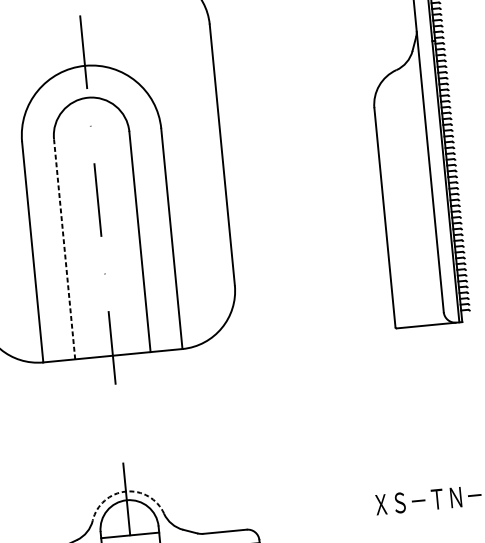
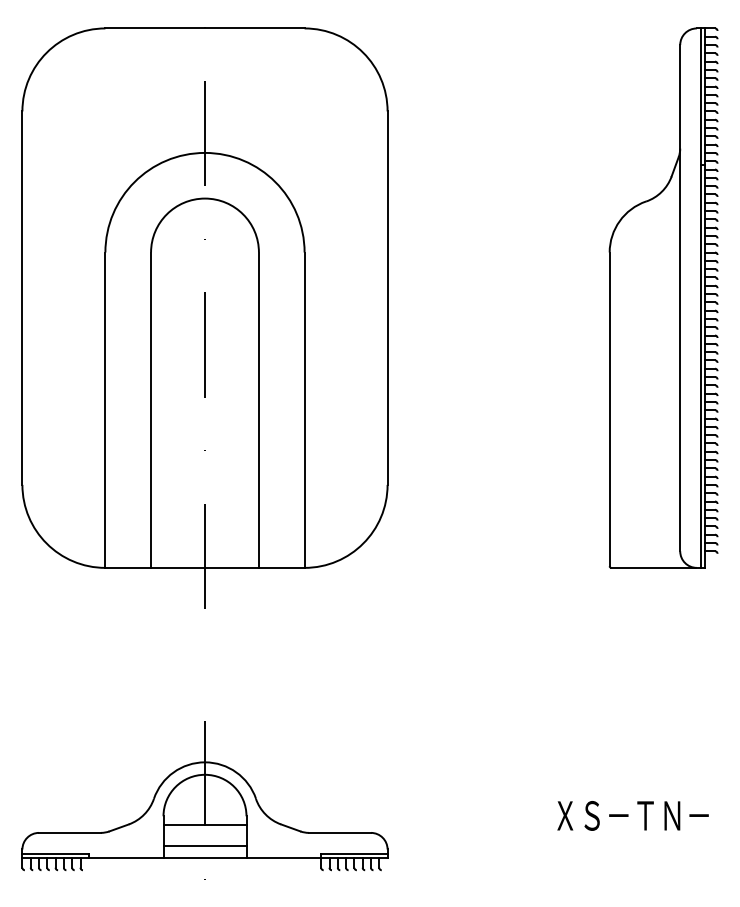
line: (64, 249) -> (151, 410), dashed -> solid
arc: (126, 491) -> (205, 762), dashed -> solid

